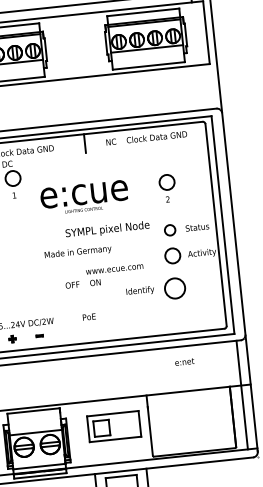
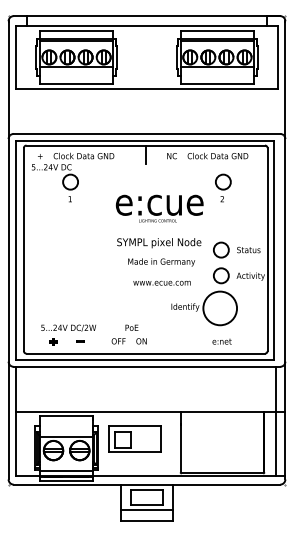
part: (167, 187) -> (223, 187), moved
text: (84, 197) -> (159, 208), moved
circle: (170, 229) -> (221, 249), size x1.43
text: (78, 252) -> (161, 262), moved
text: (82, 284) -> (128, 341), moved
circle: (175, 288) -> (220, 308), size x1.67
text: (184, 362) -> (221, 341), moved
part: (113, 425) -> (134, 438), moved

